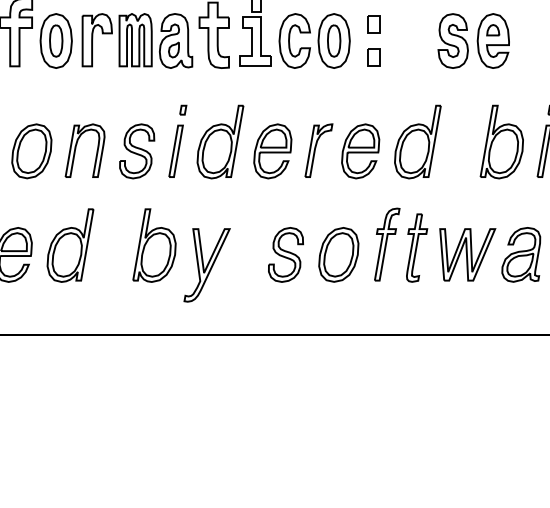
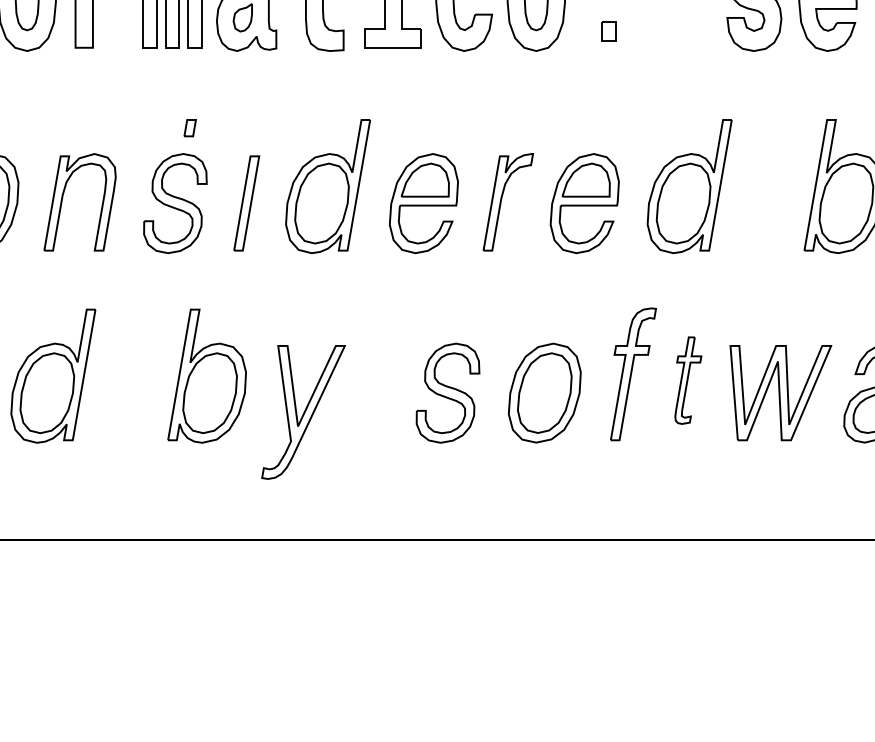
part: (373, 57) -> (608, 31), size x0.6
part: (183, 109) -> (190, 126), moved
part: (417, 247) -> (688, 379), size x0.7

